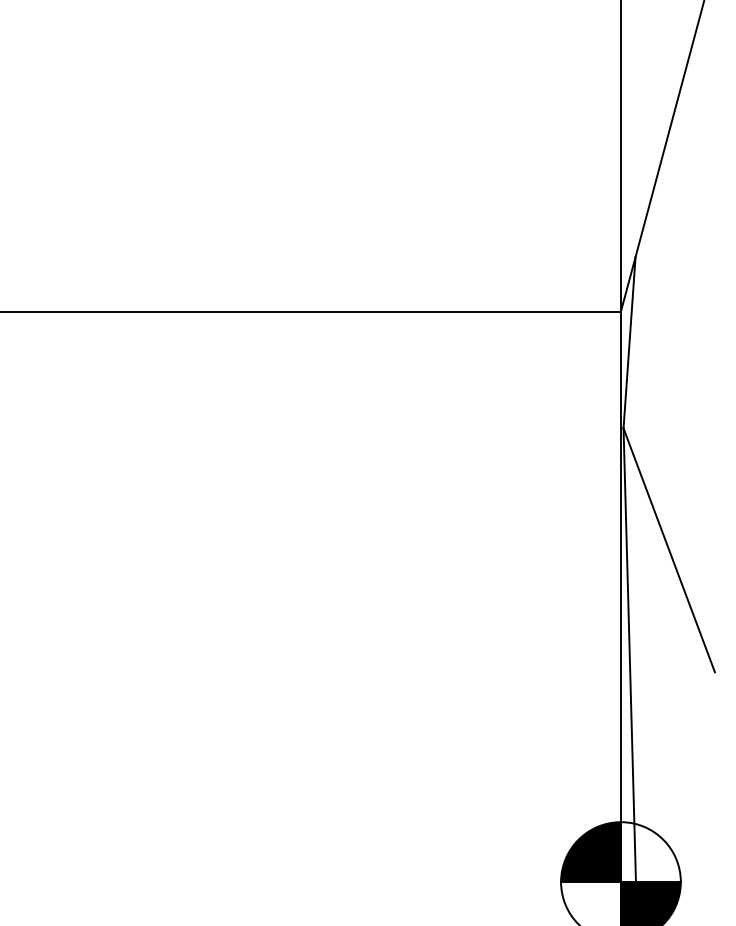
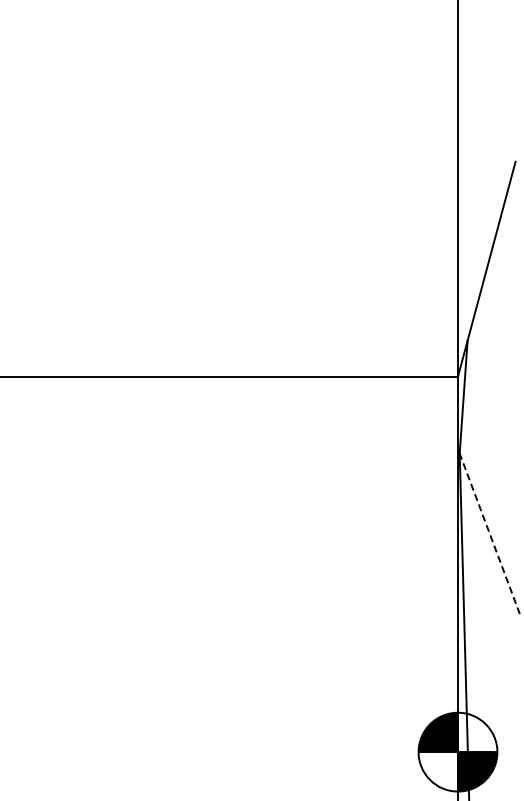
line: (668, 549) -> (489, 533), solid -> dashed

